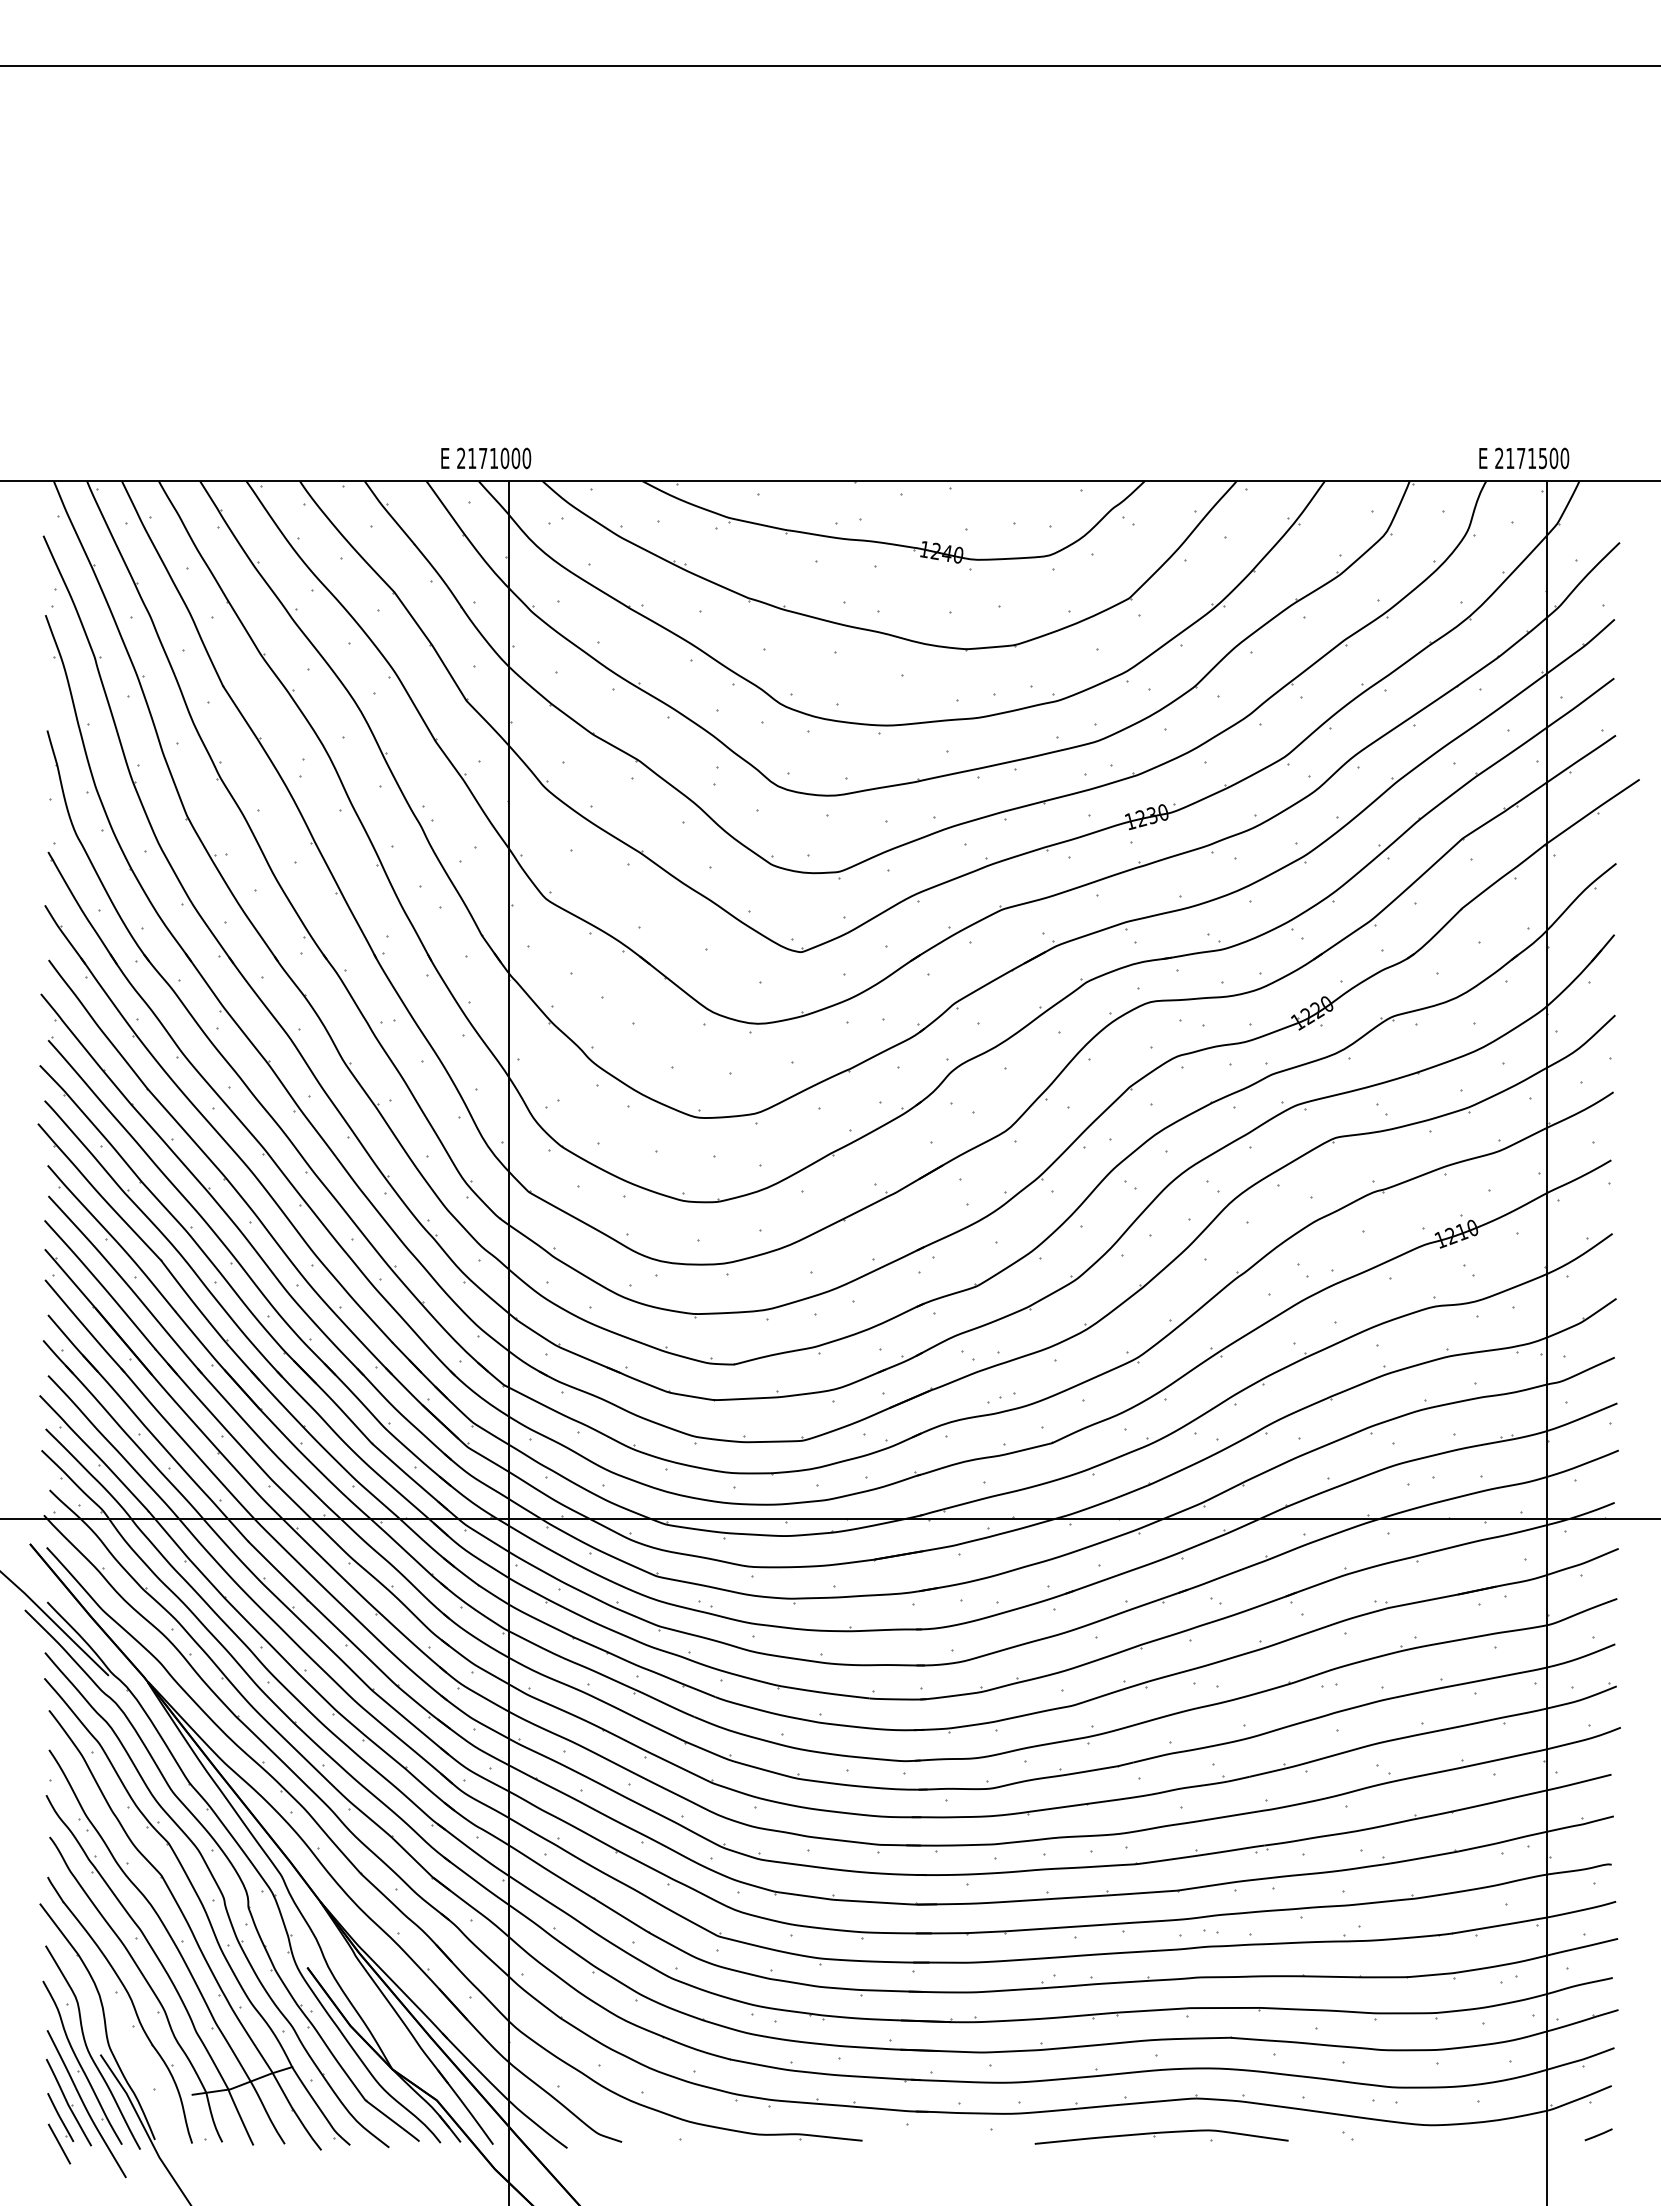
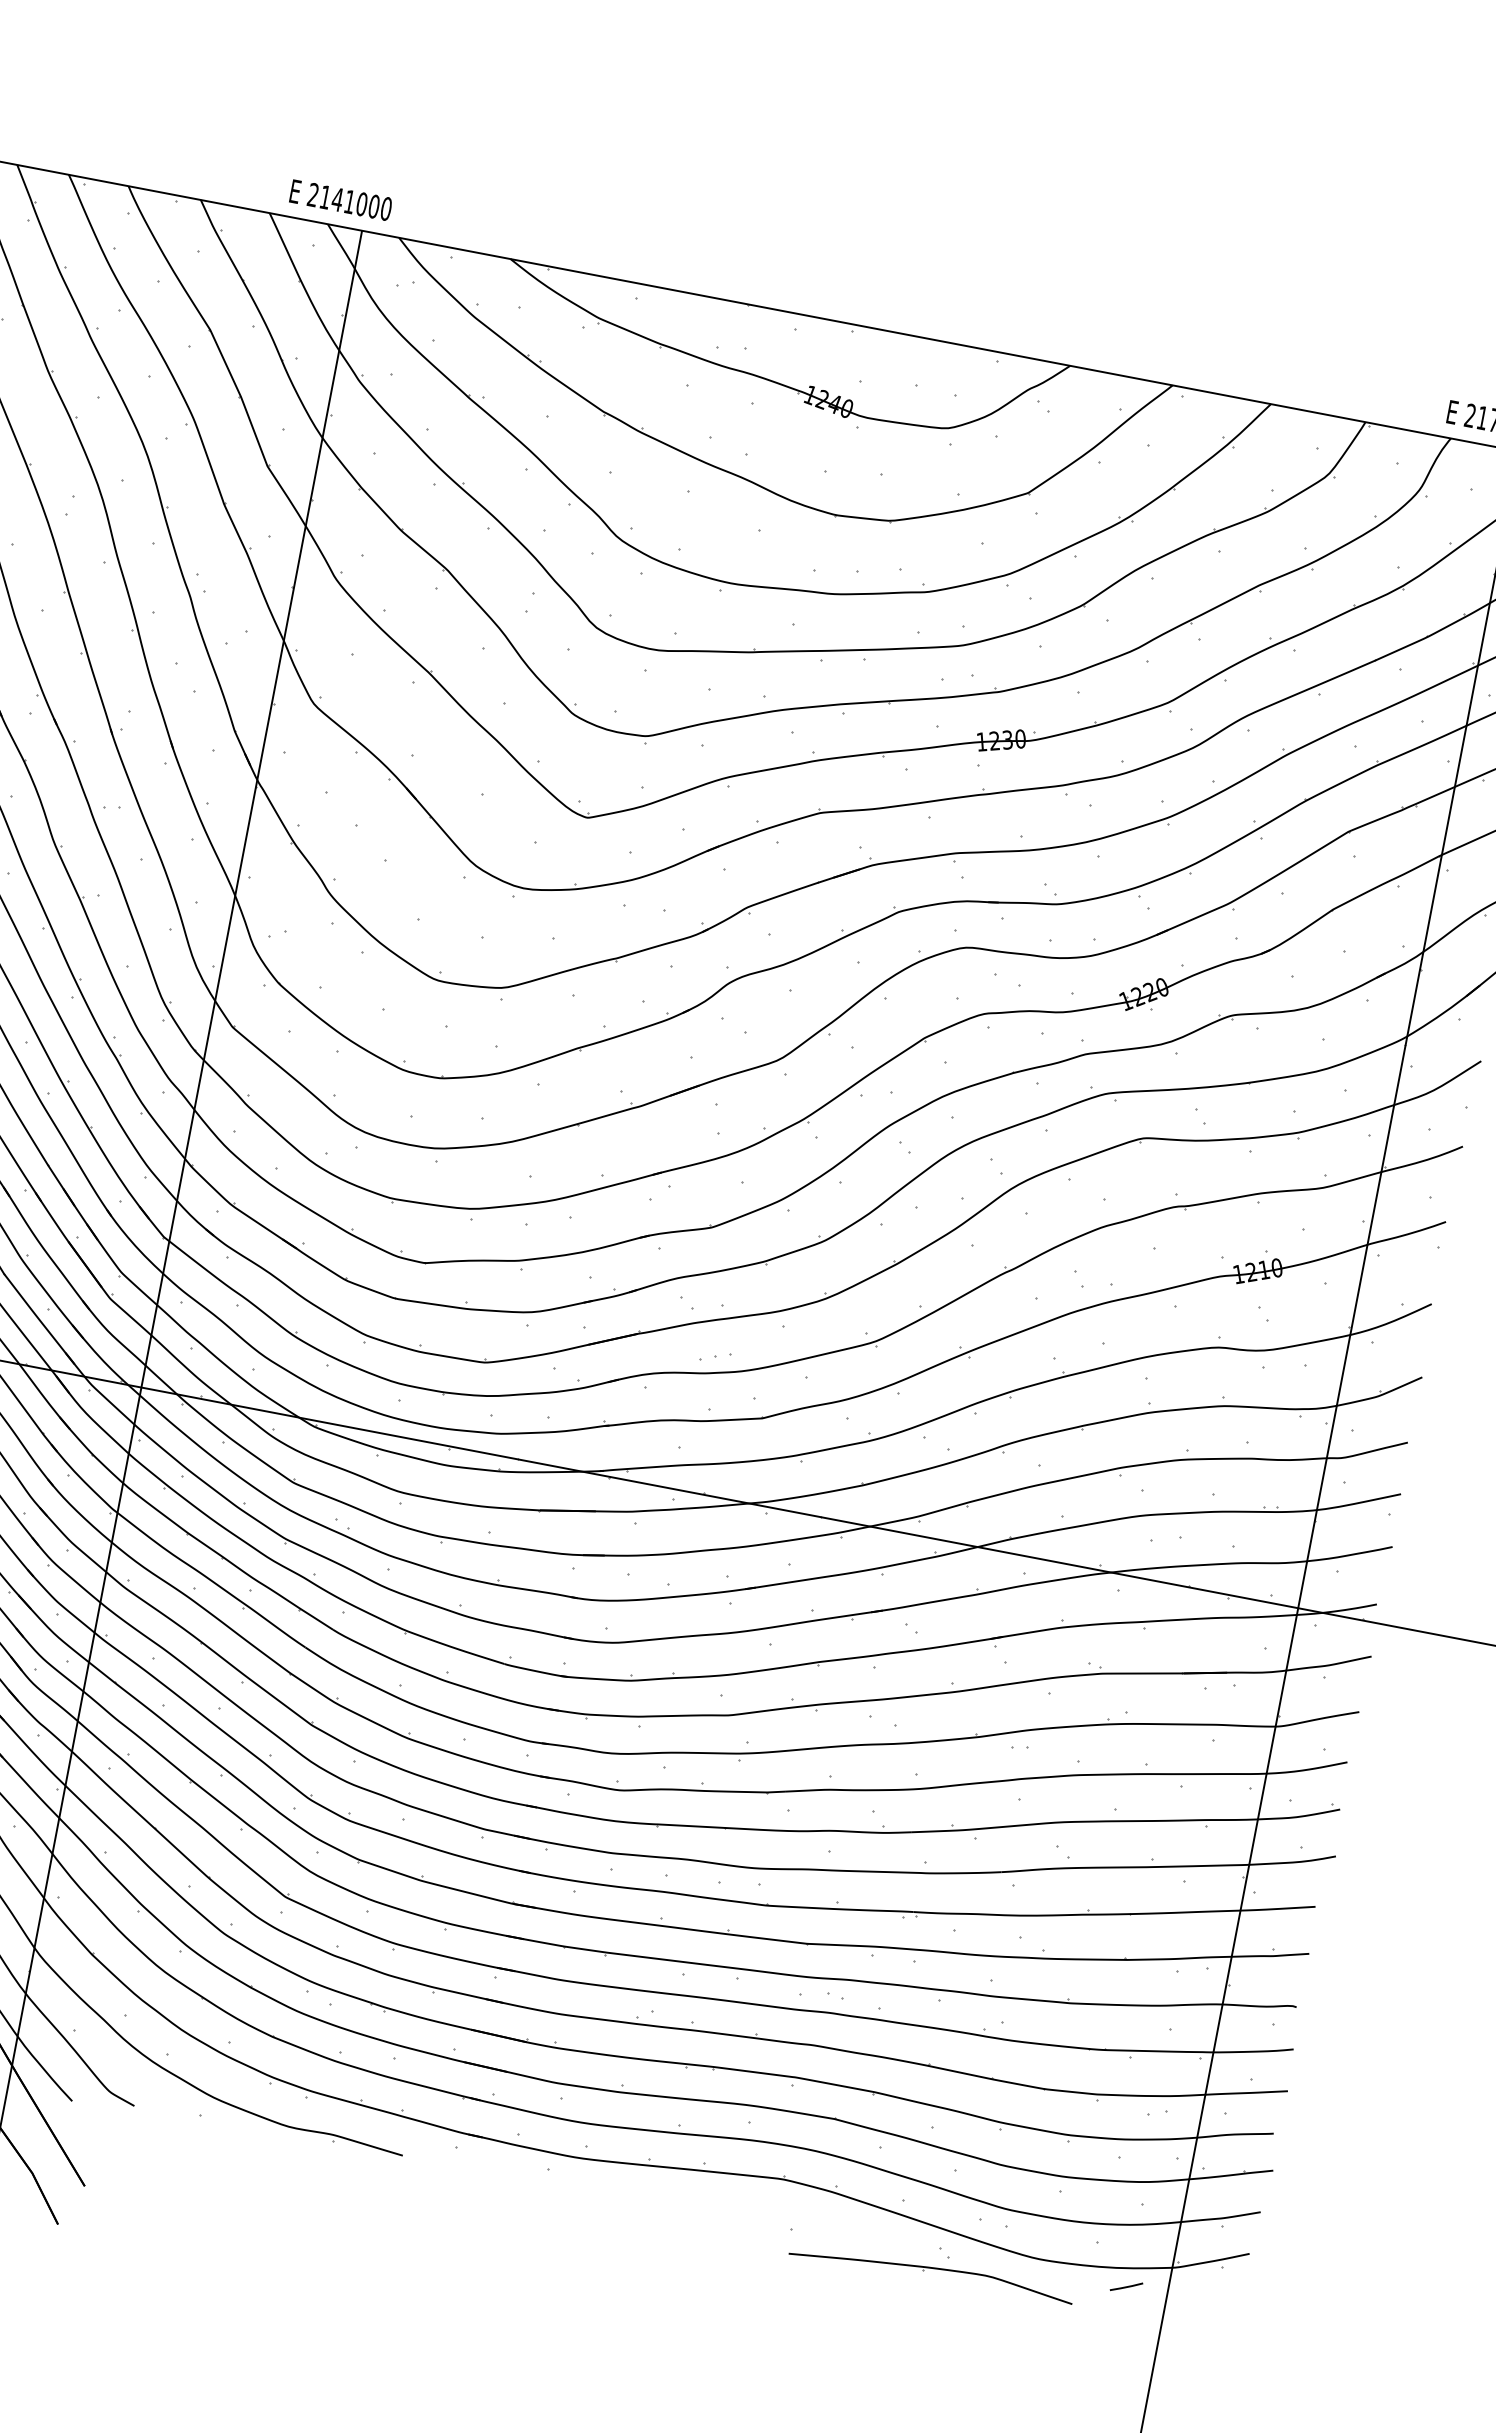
text: (482, 458) -> (336, 199), 2171000 -> 2141000
line: (1598, 2134) -> (1126, 2286), moved
part: (1161, 2136) -> (931, 2272), moved

